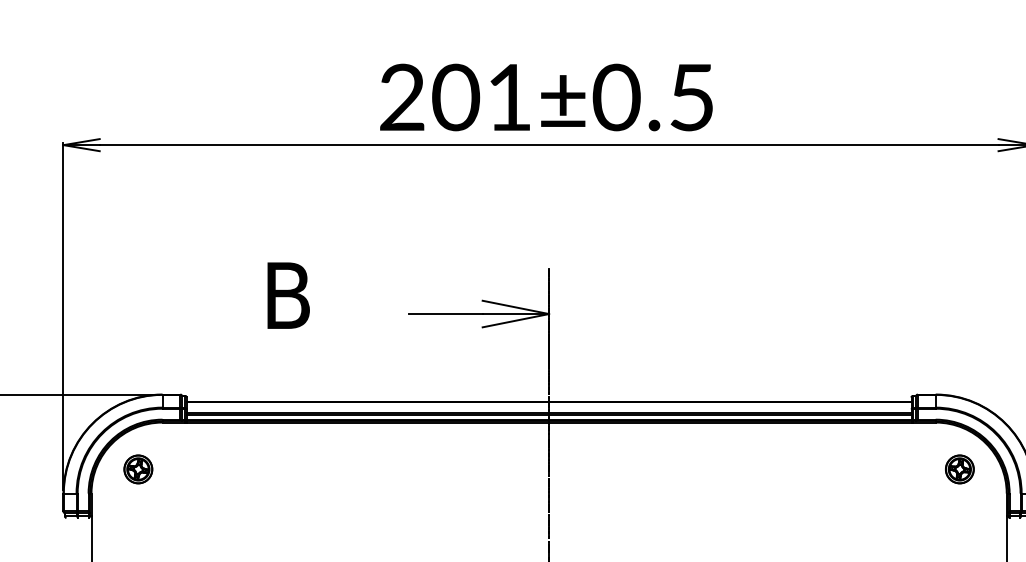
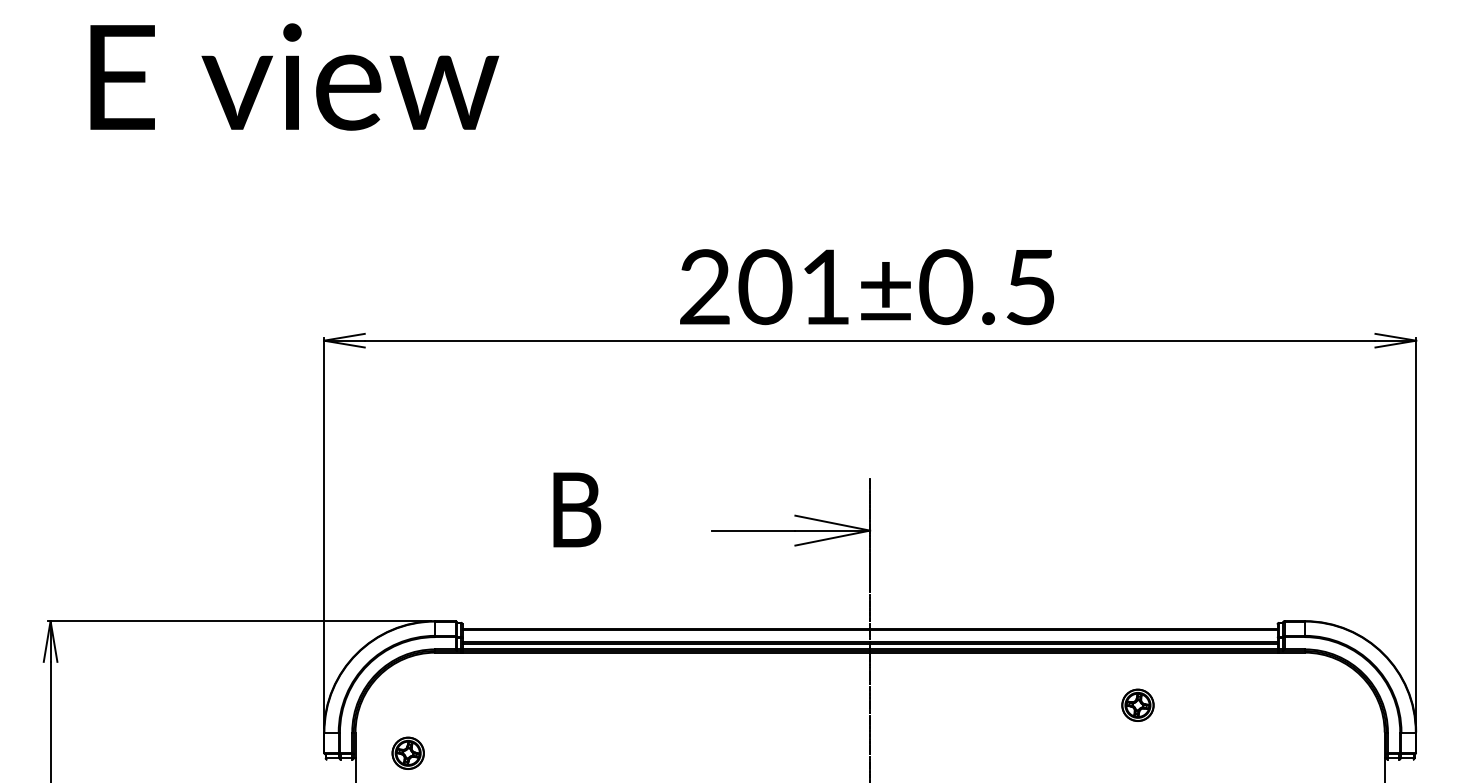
part: (137, 468) -> (407, 752), moved
part: (959, 468) -> (1137, 704), moved

